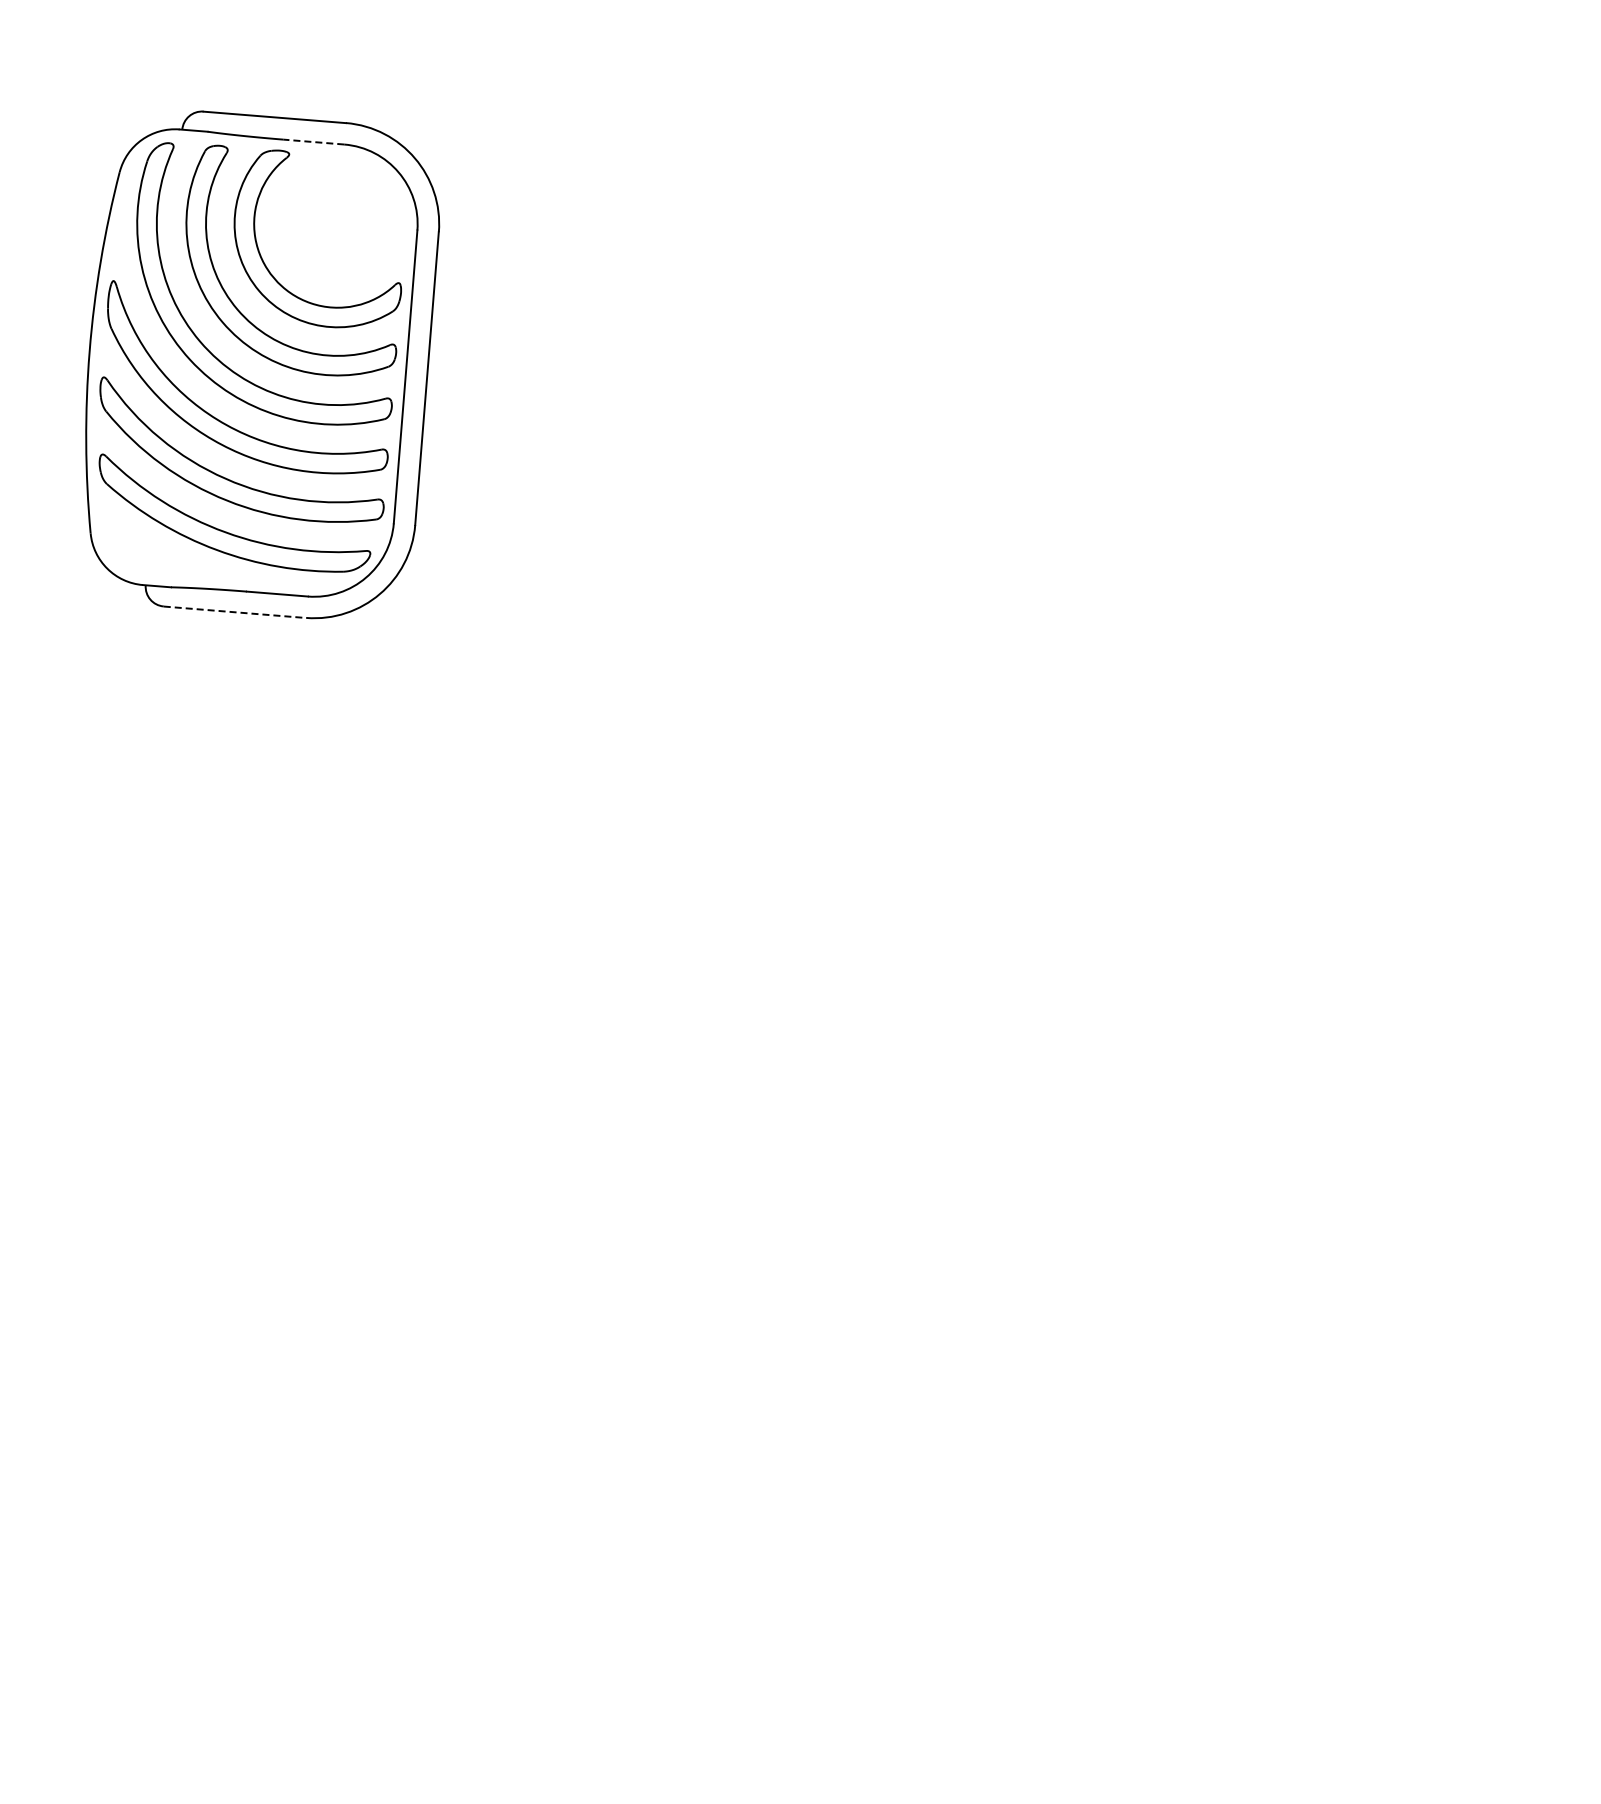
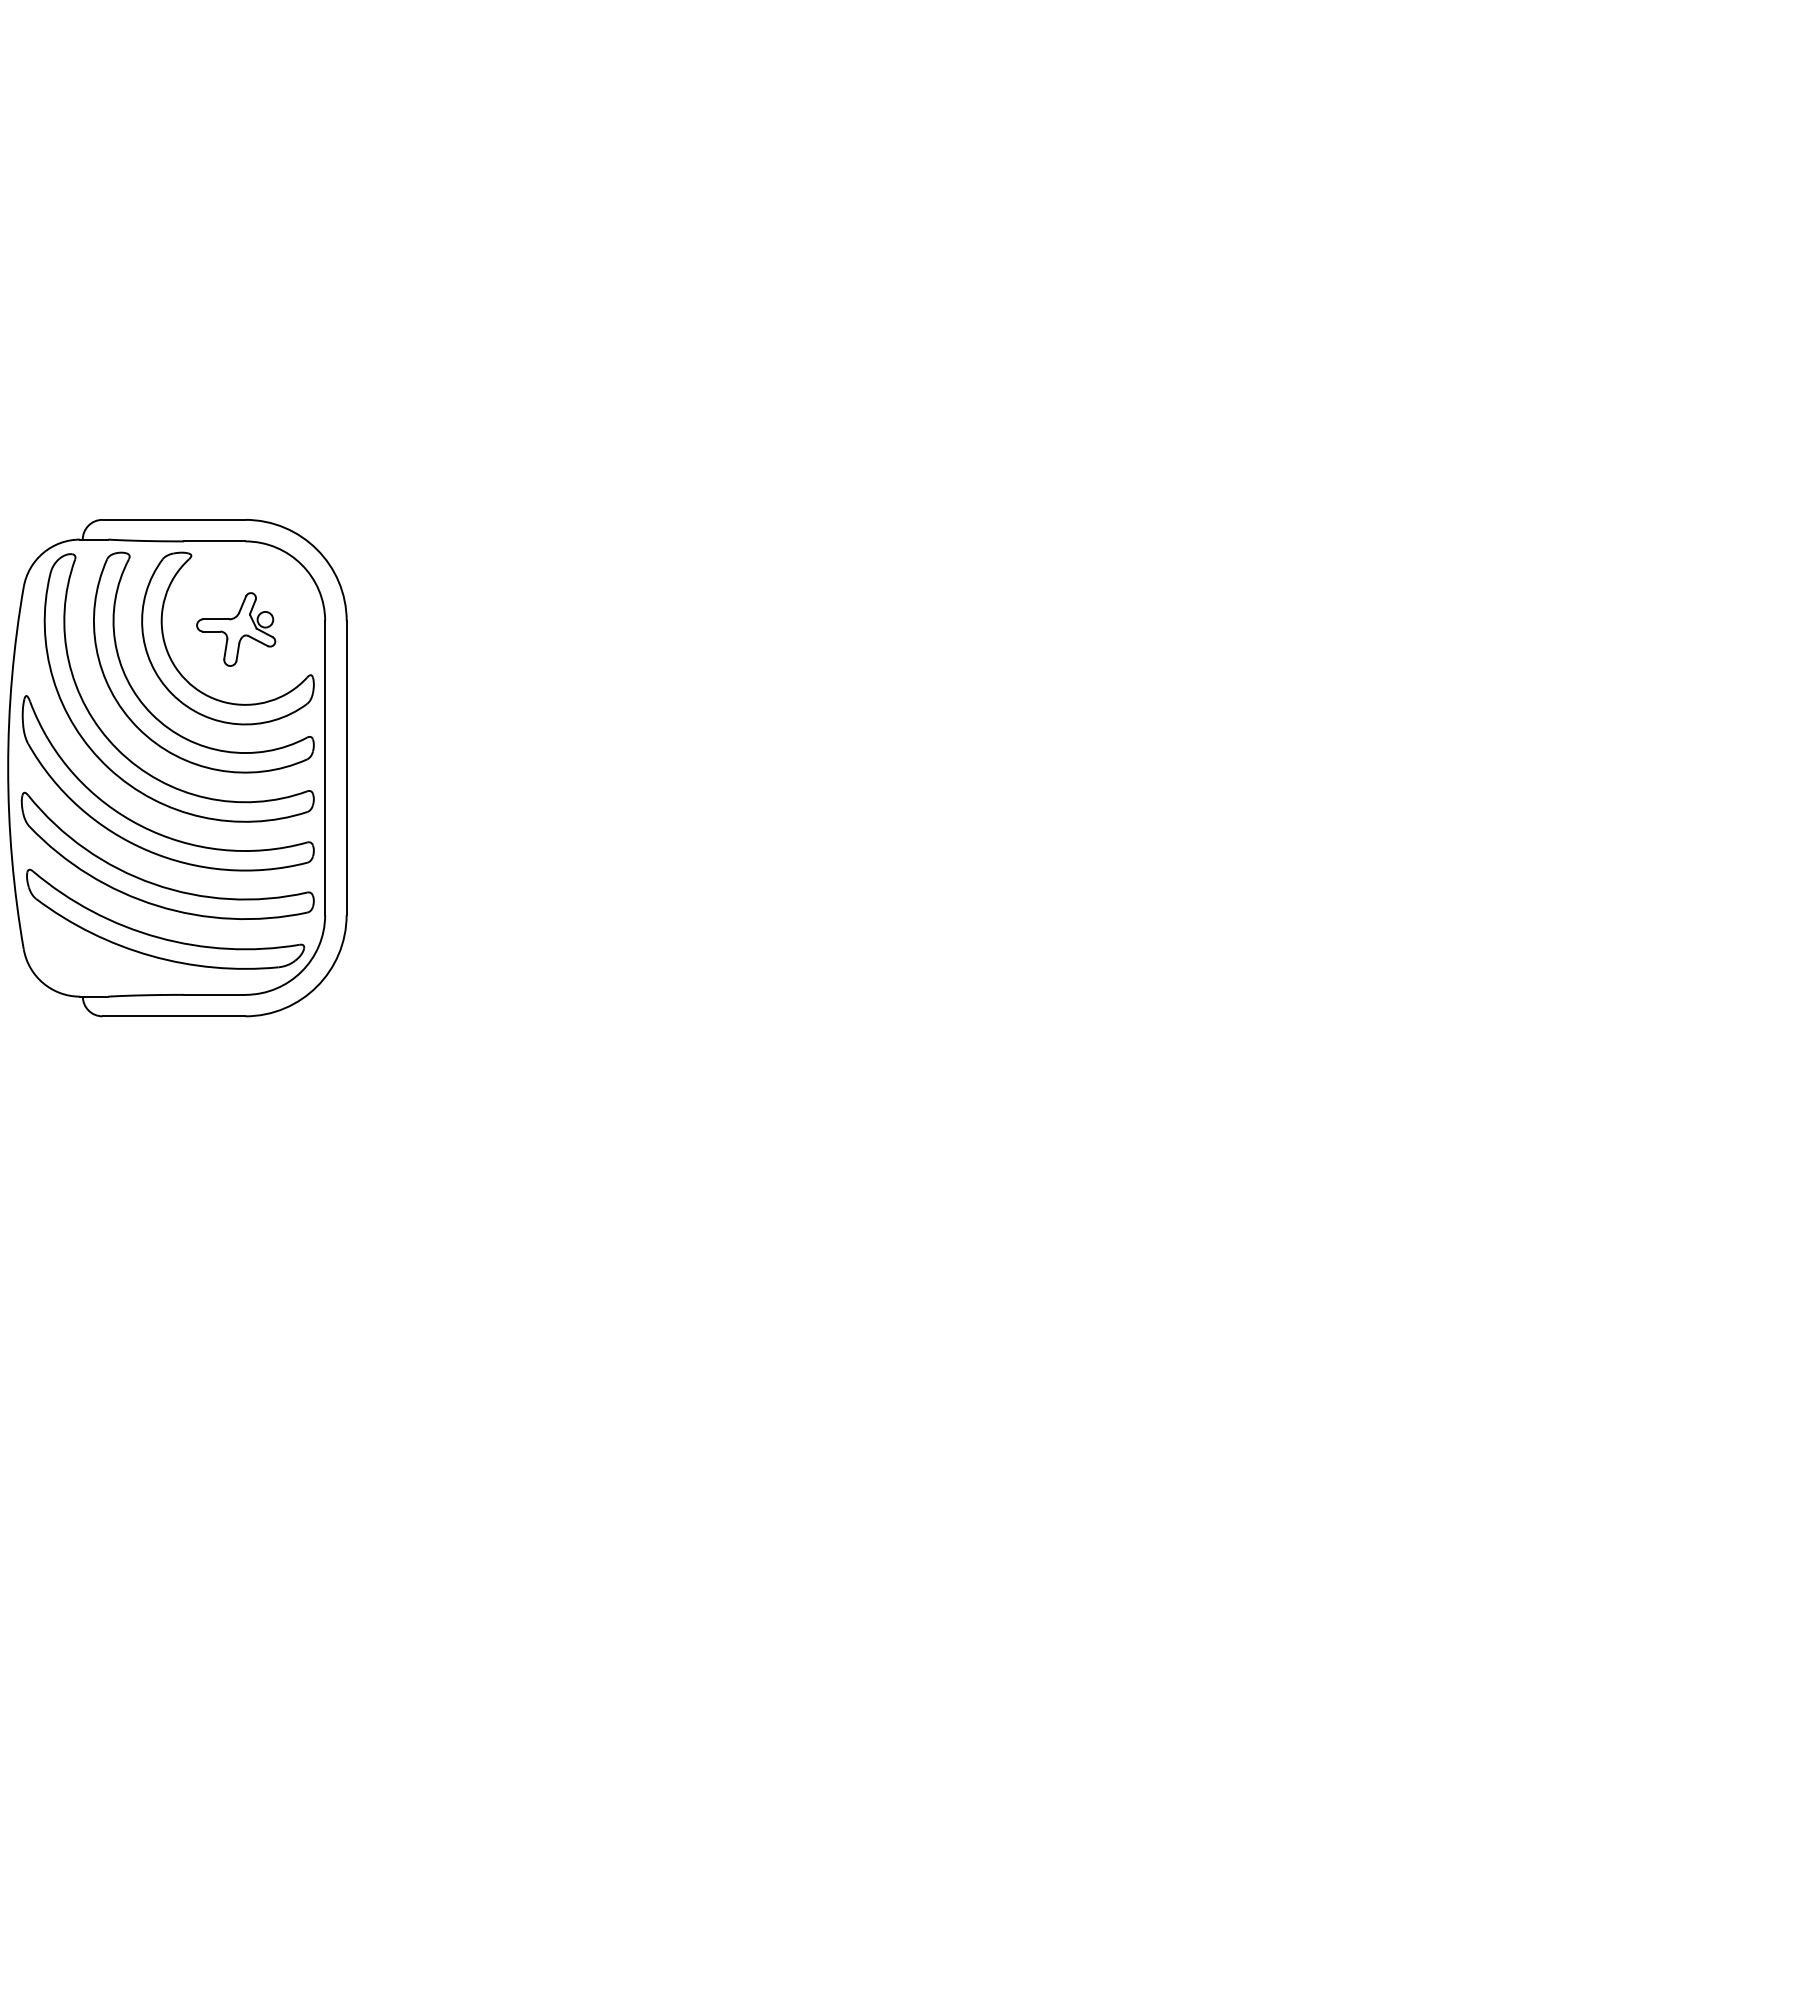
line: (313, 142) -> (214, 541), dashed -> solid
part: (328, 231) -> (236, 629), added
line: (235, 612) -> (174, 1016), dashed -> solid

